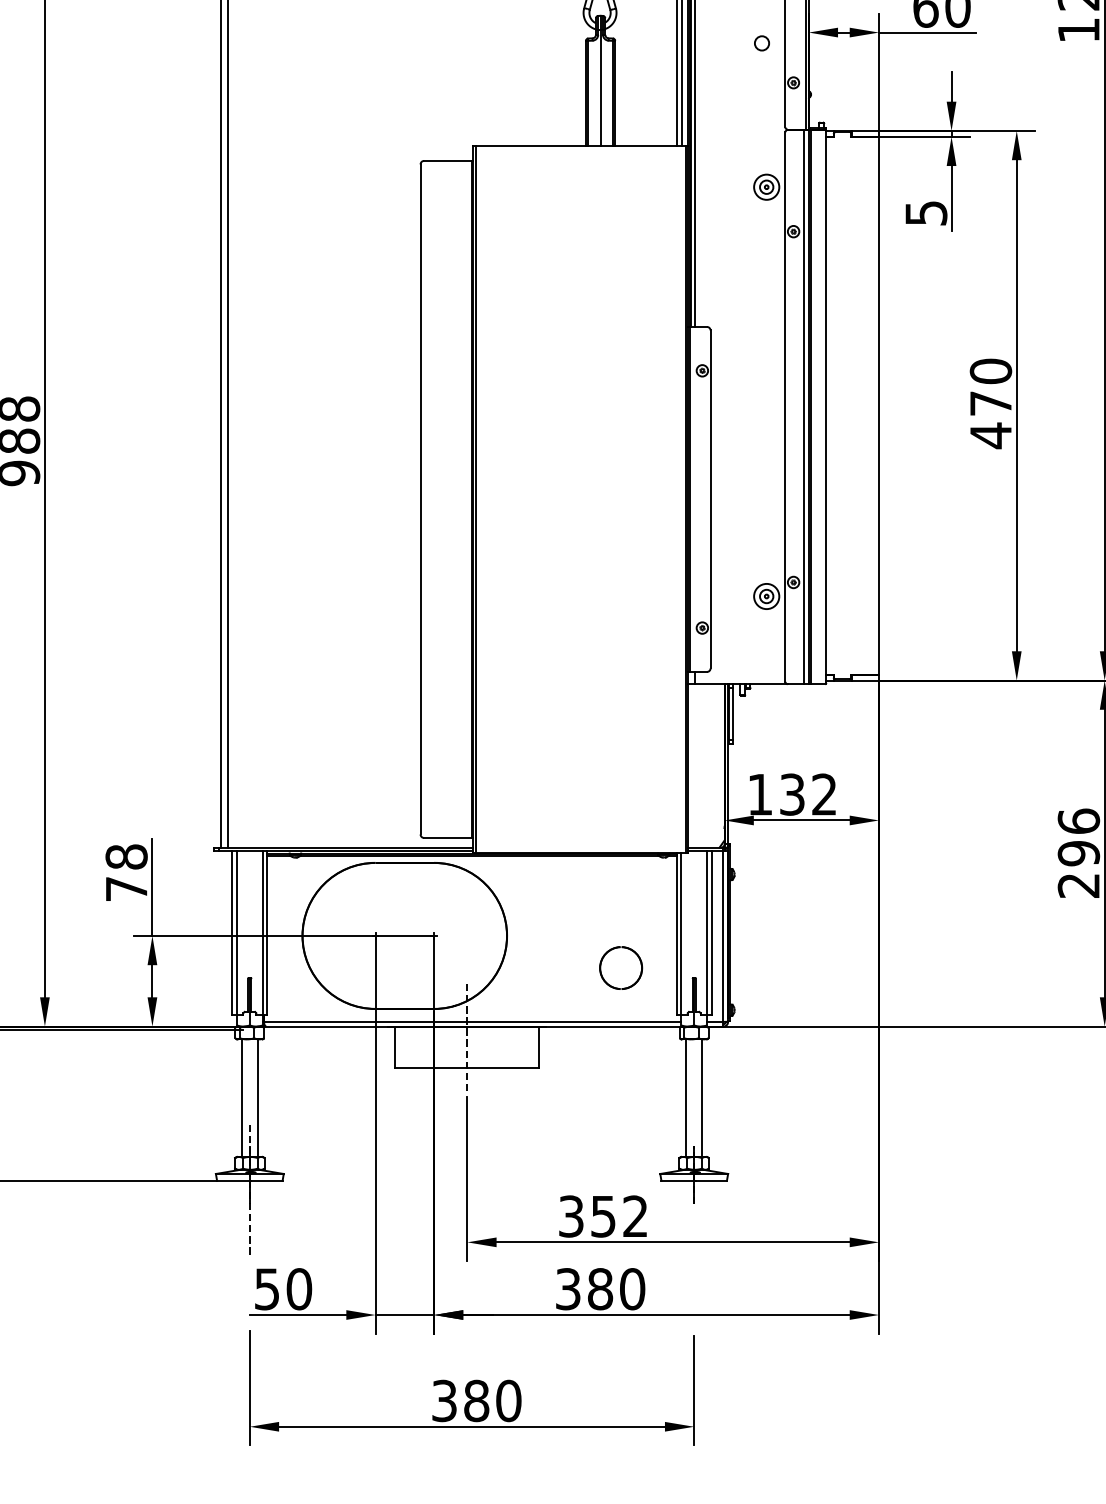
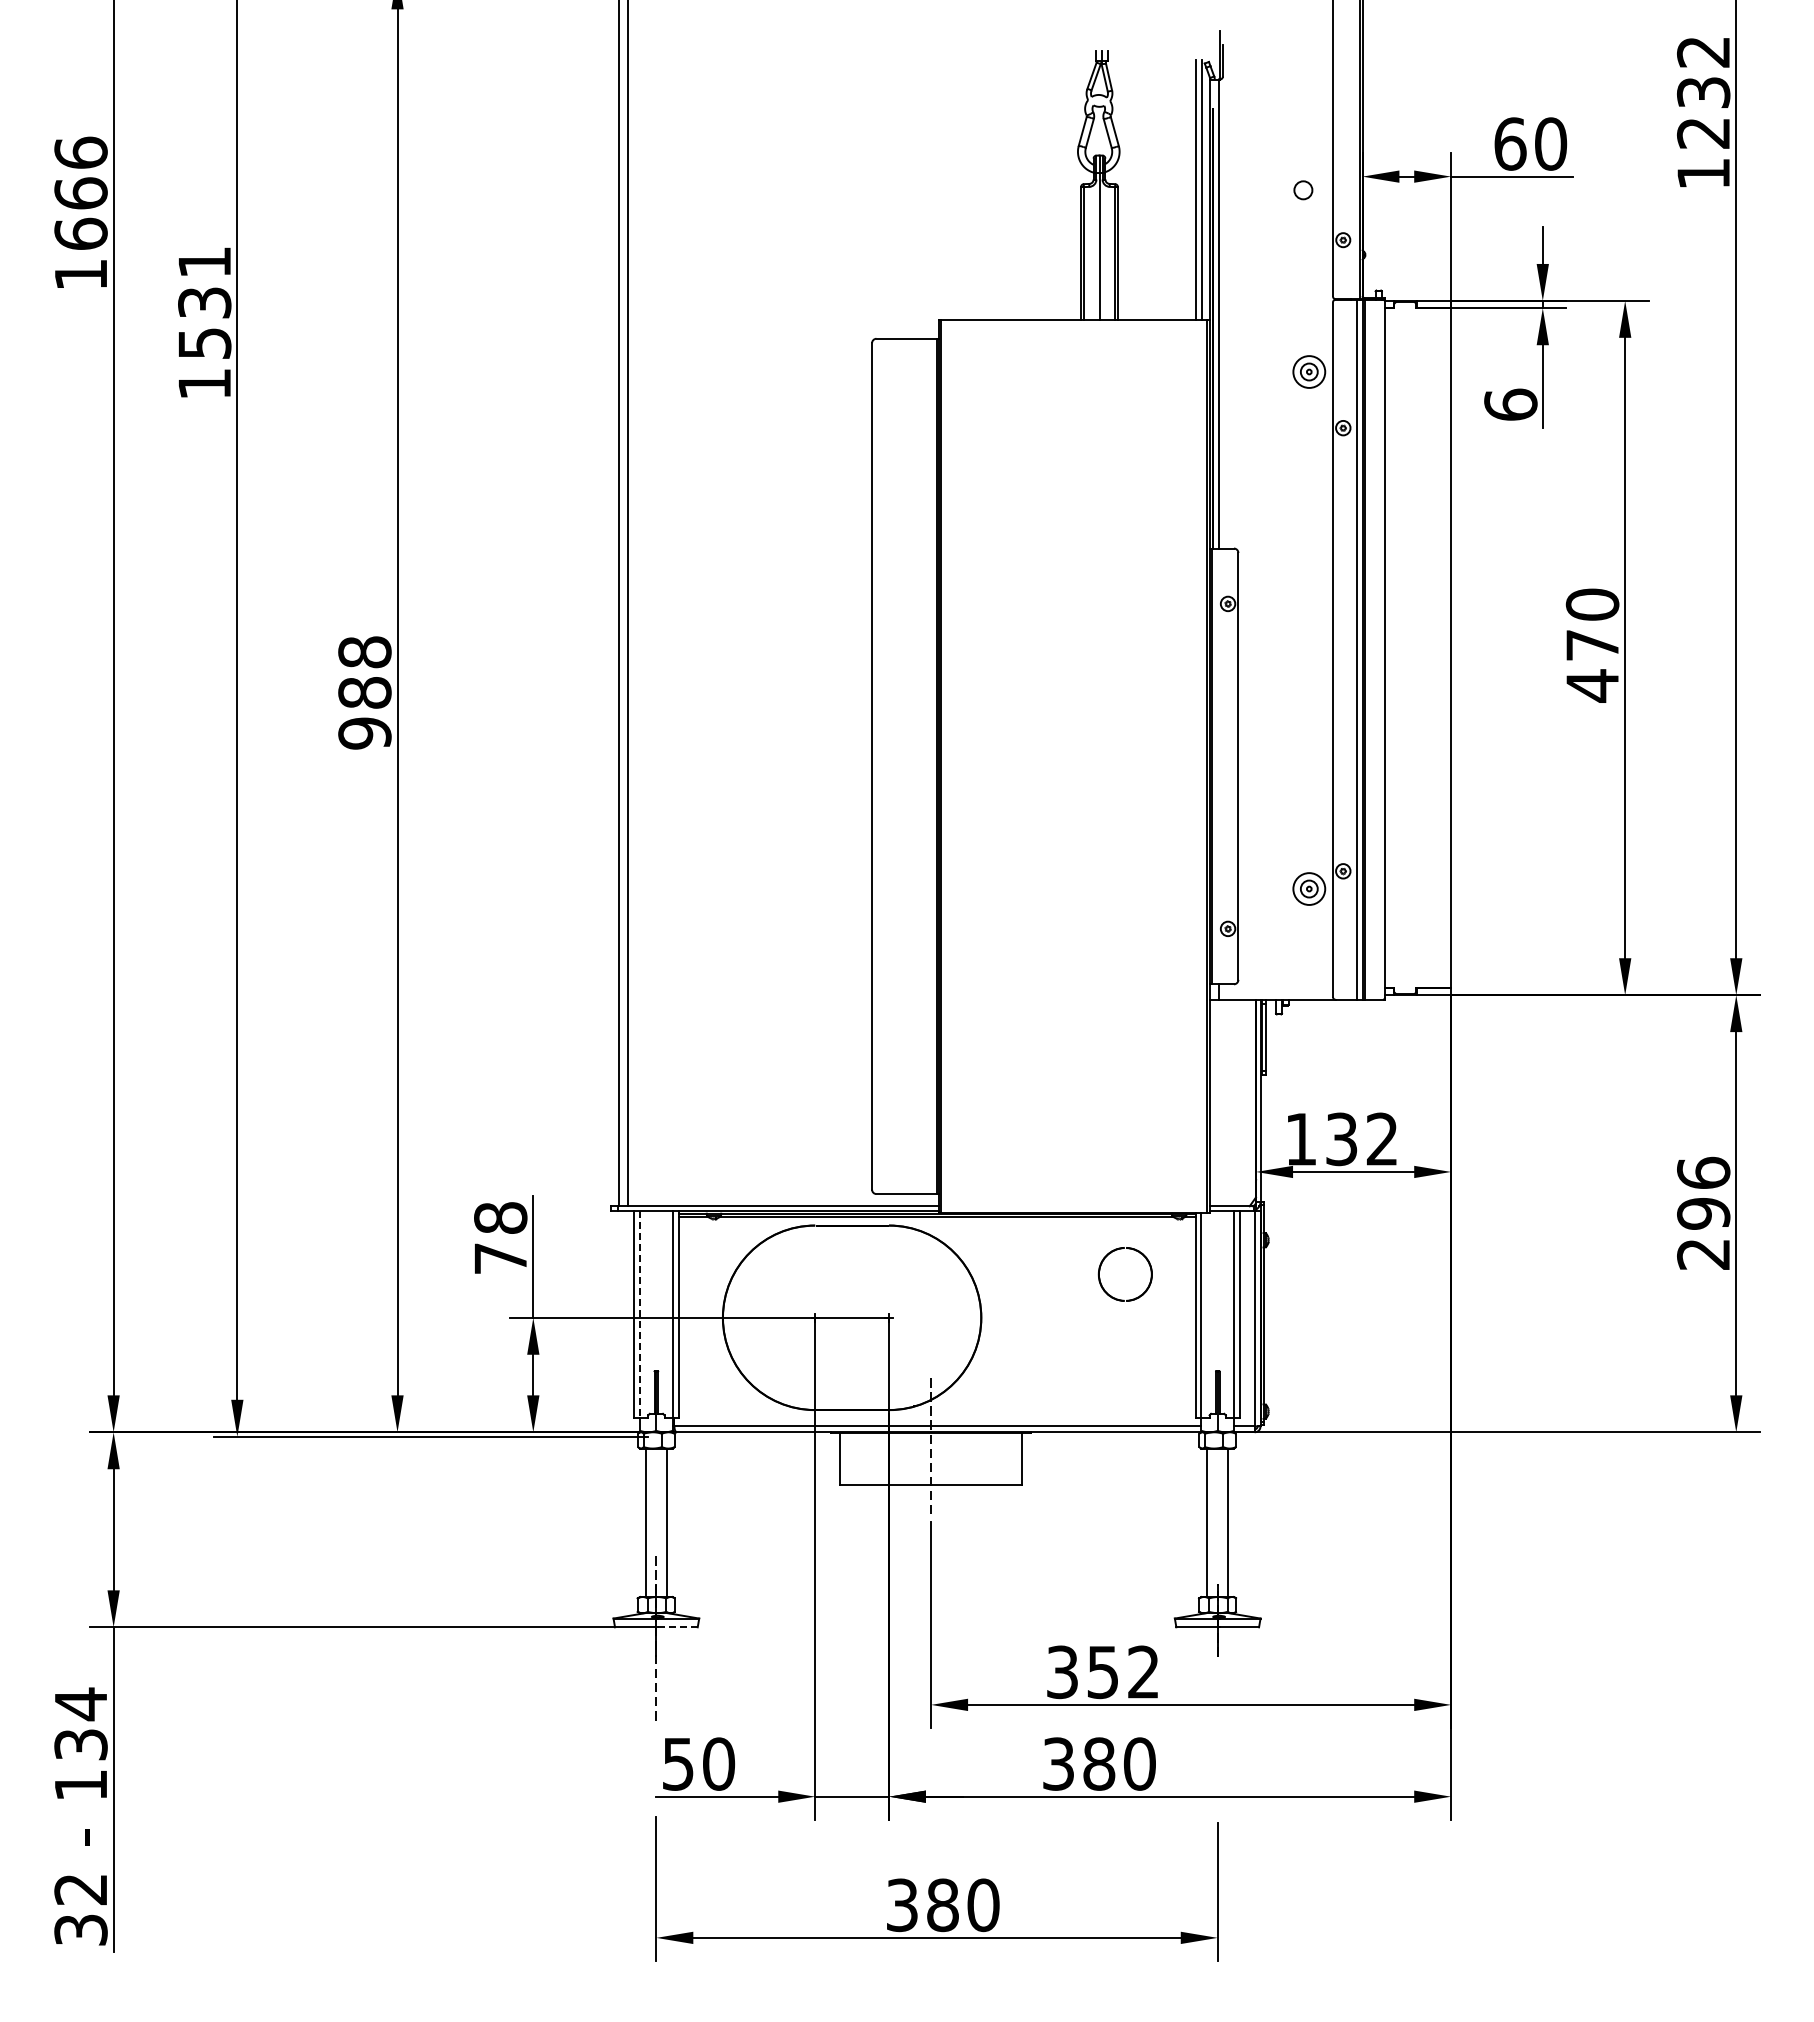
text: (925, 212) -> (1510, 404), 5 -> 6
line: (237, 933) -> (640, 1314), solid -> dashed
part: (601, 970) -> (1100, 1277), moved
line: (266, 1181) -> (677, 1627), solid -> dashed

